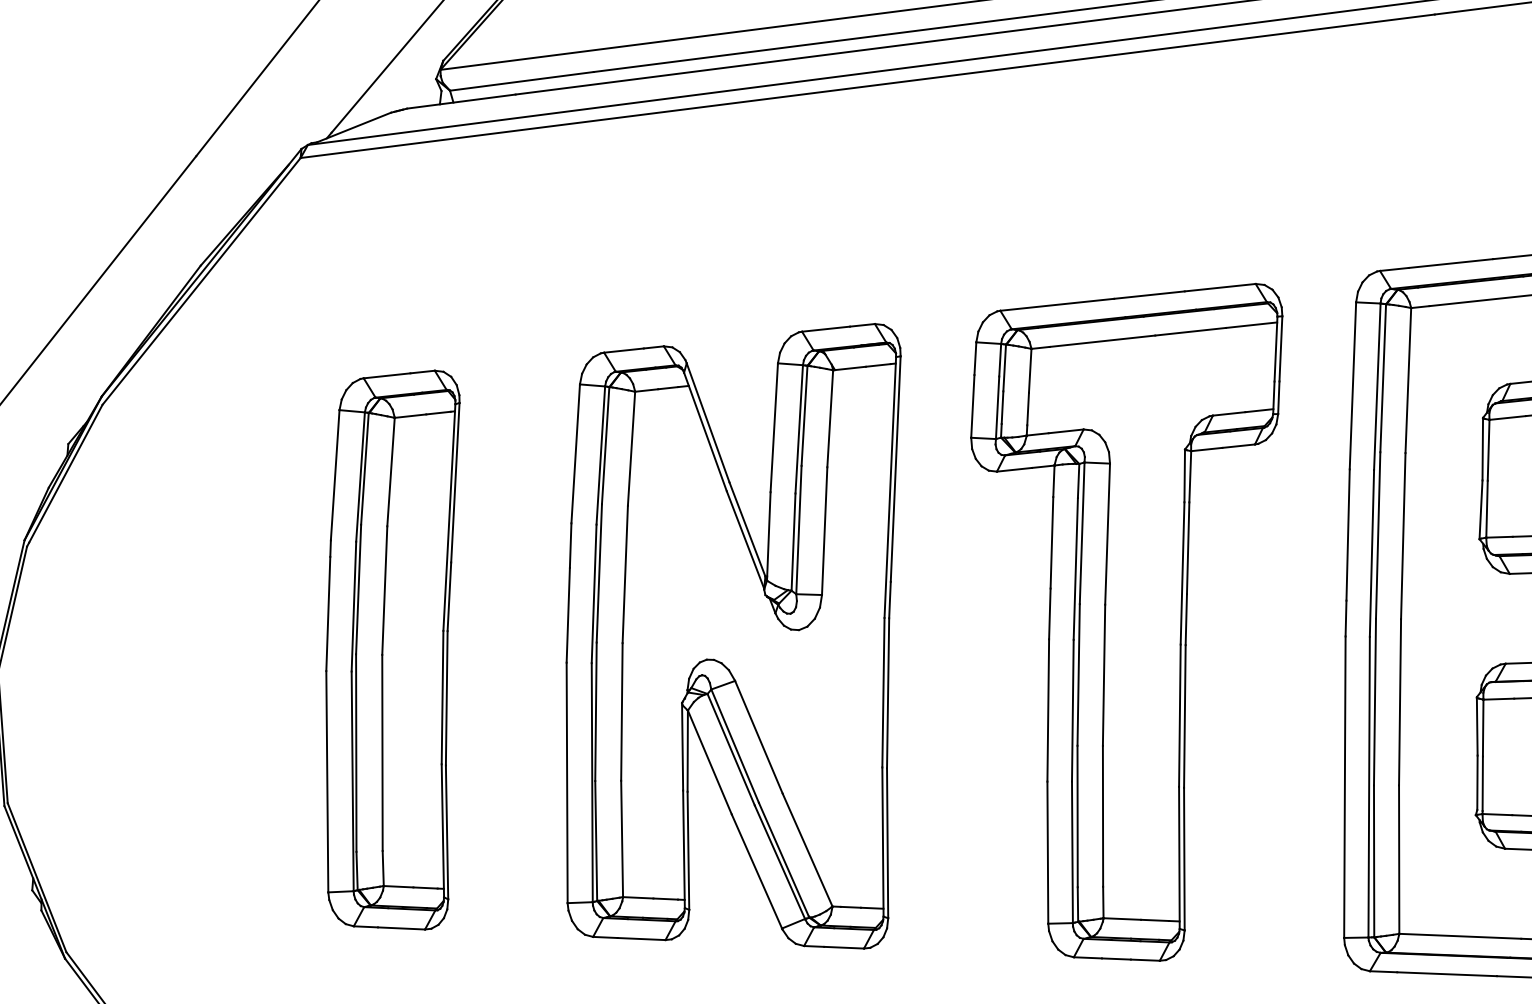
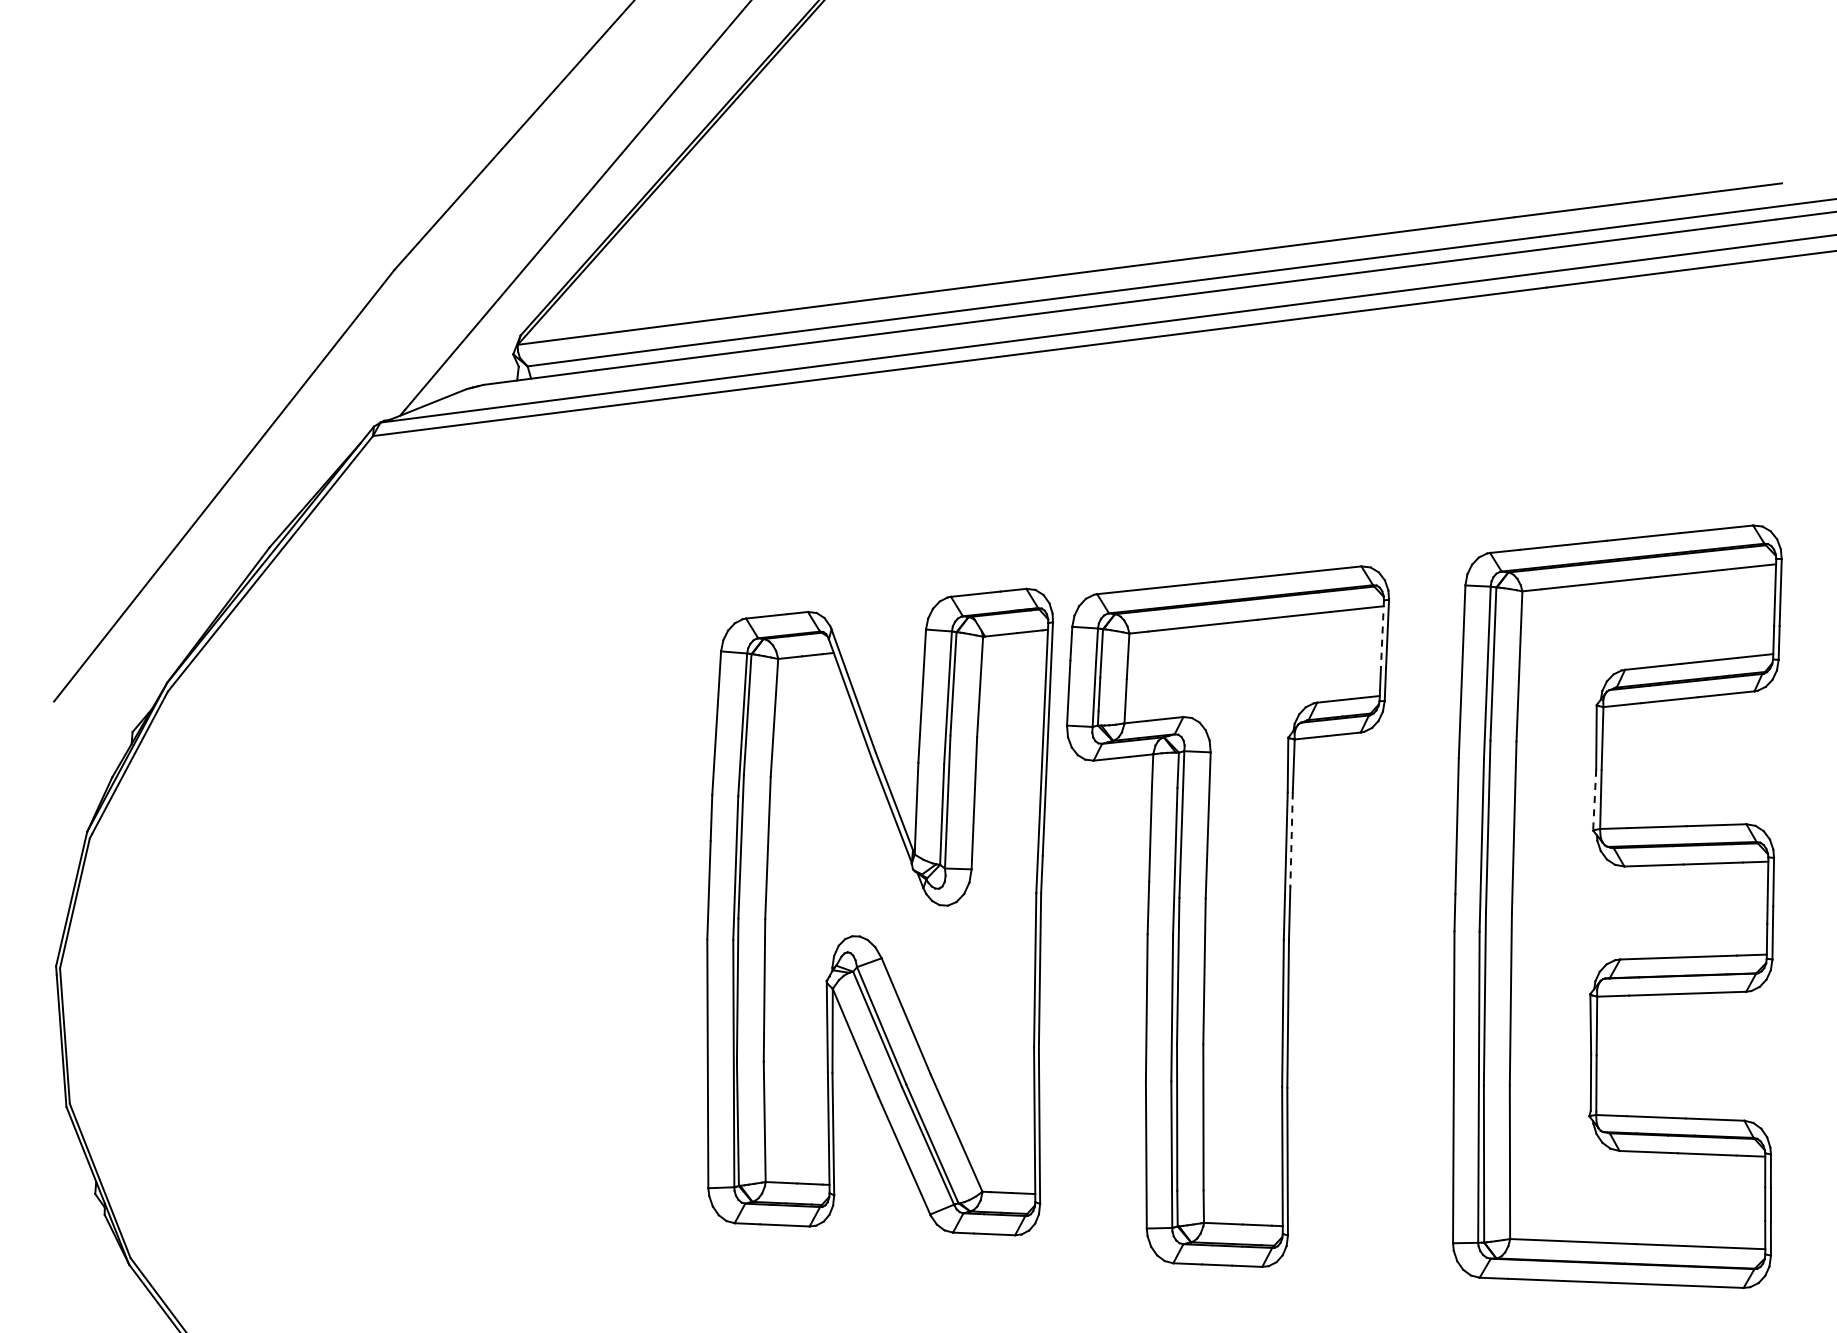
line: (1276, 348) -> (1382, 633), solid -> dashed
line: (1480, 510) -> (1594, 800), solid -> dashed
line: (1188, 547) -> (1291, 839), solid -> dashed
part: (733, 635) -> (879, 911), moved
part: (392, 650) -> (468, 945), removed

